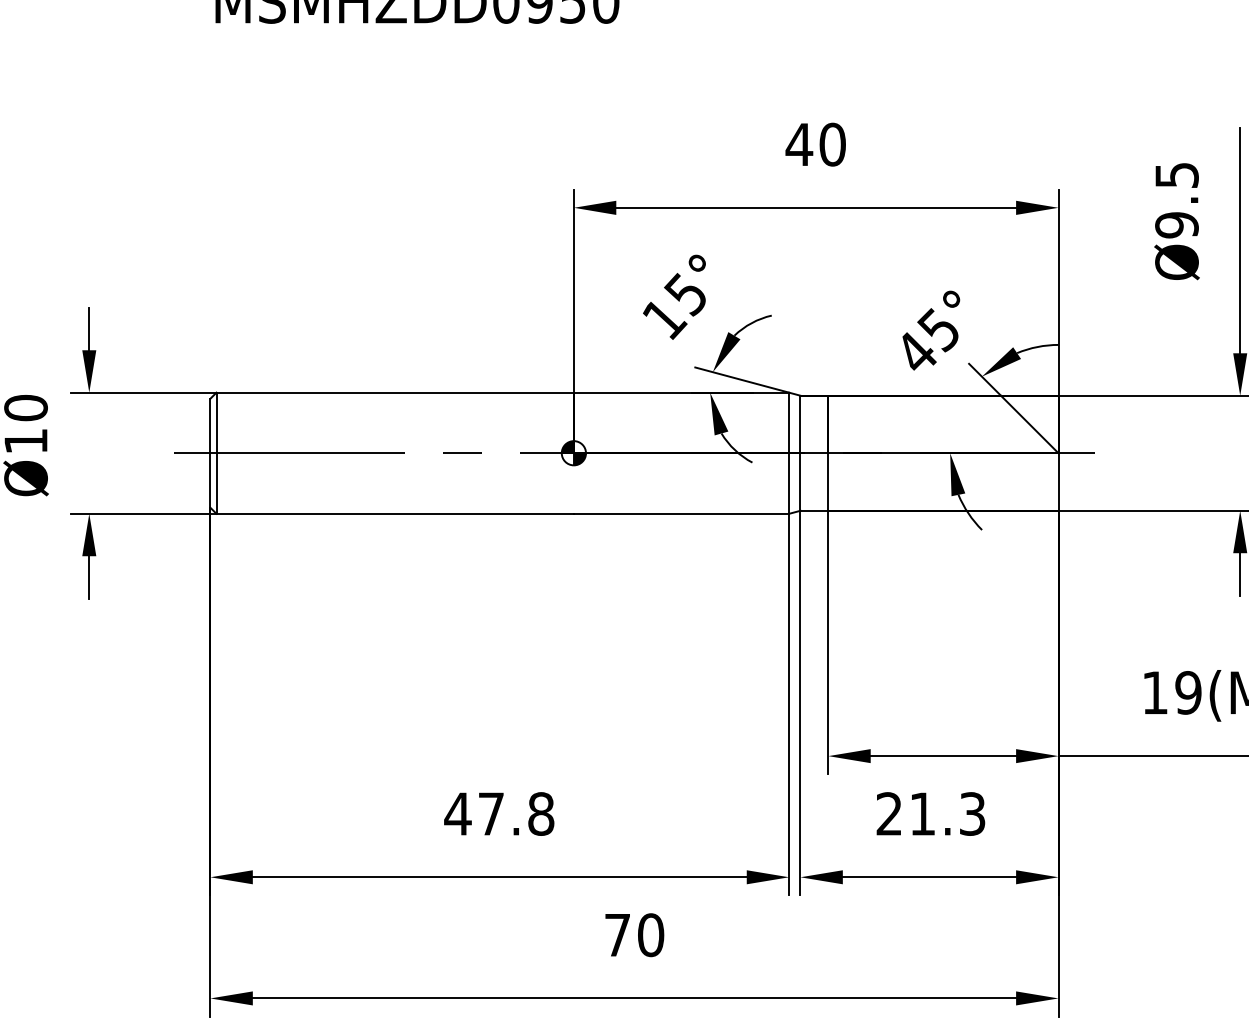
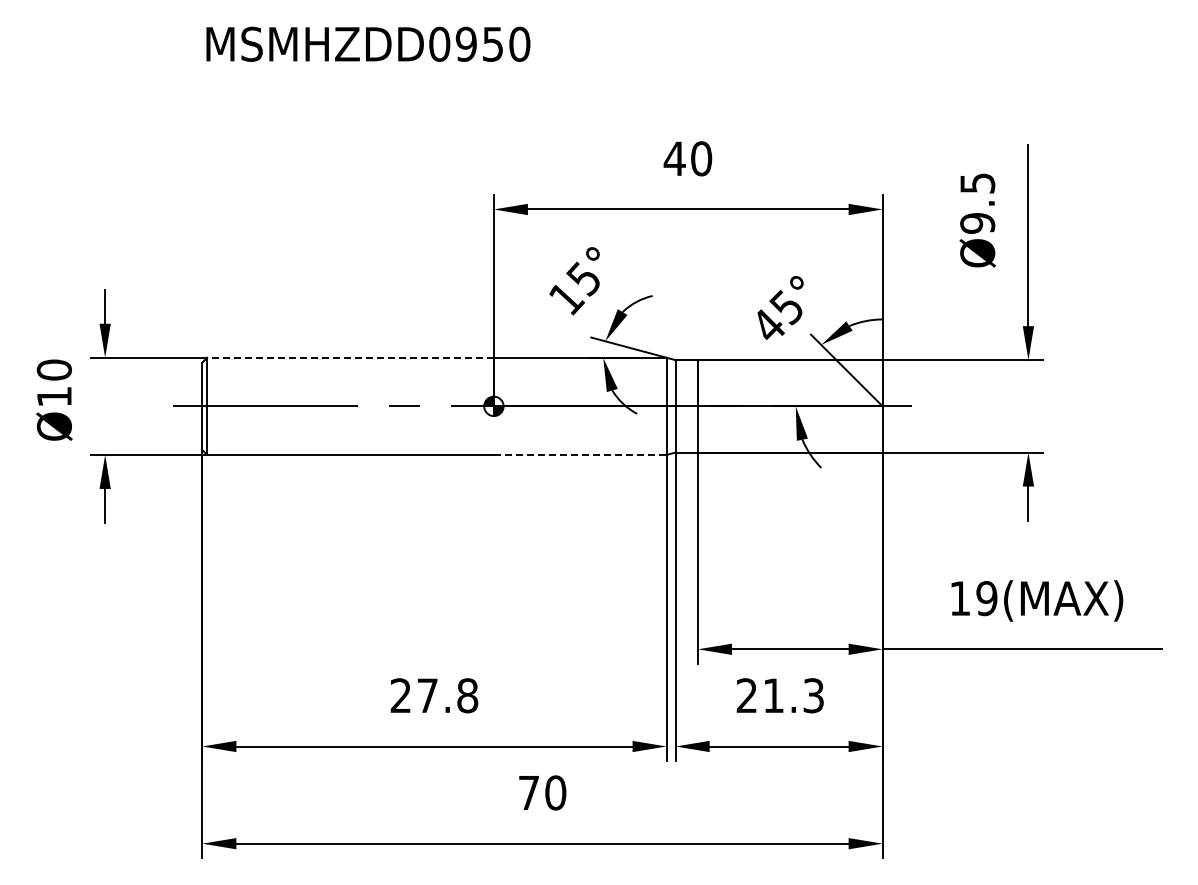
line: (395, 392) -> (350, 357), solid -> dashed
line: (681, 513) -> (580, 454), solid -> dashed
text: (457, 813) -> (400, 695), 47.8 -> 27.8

